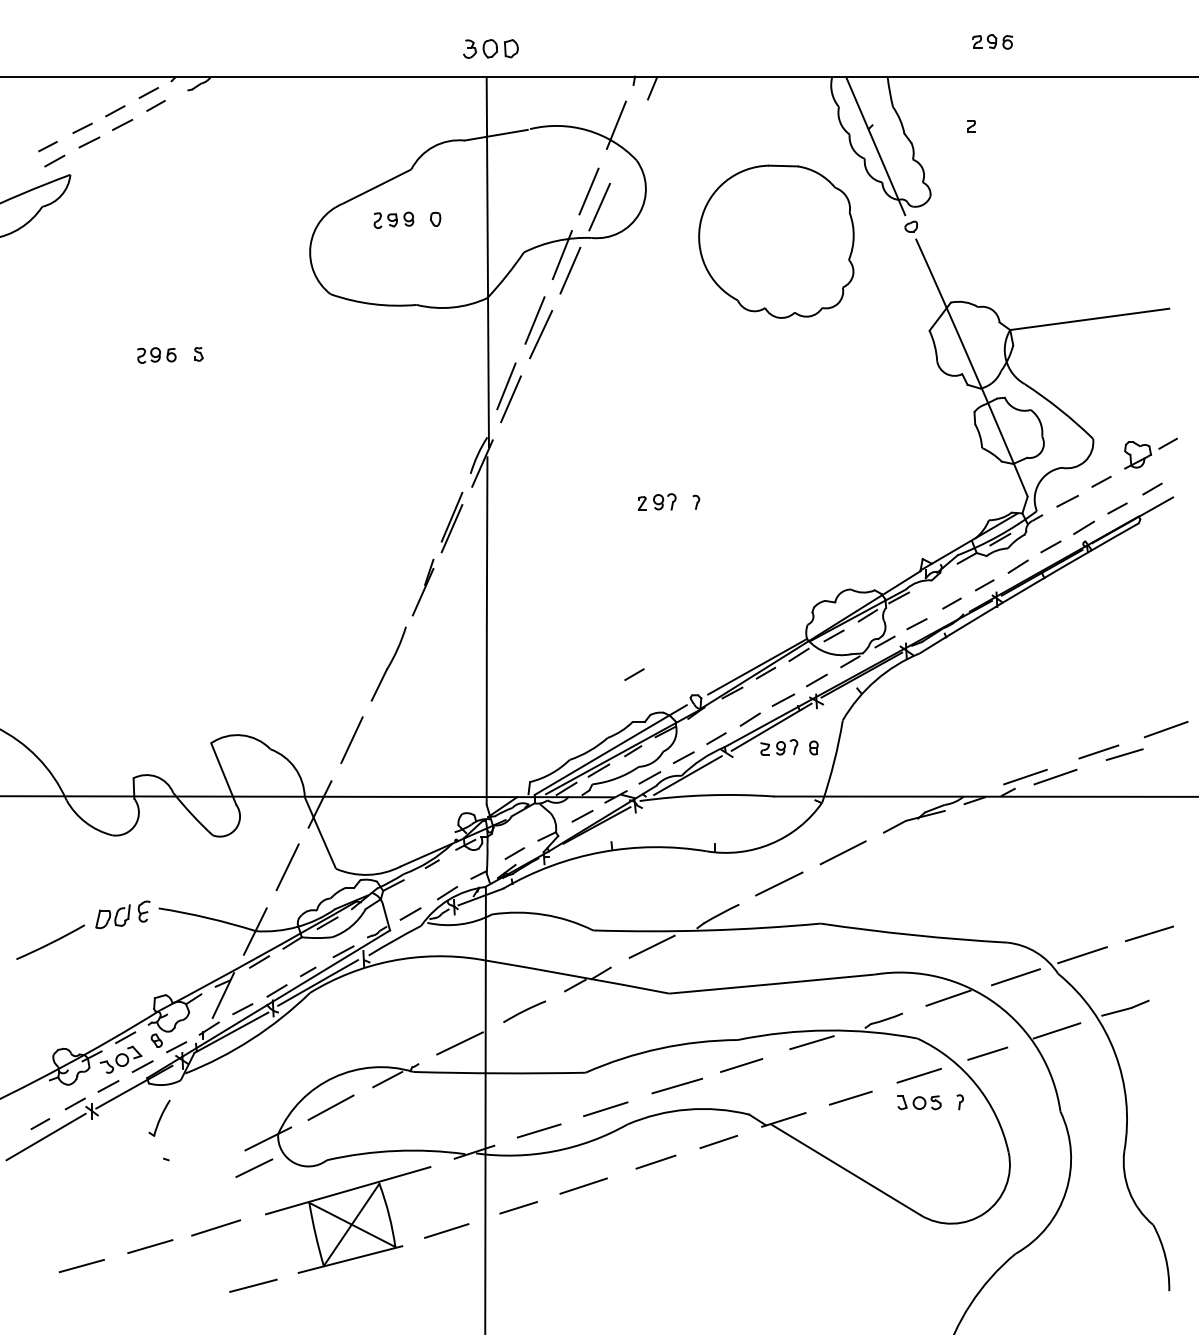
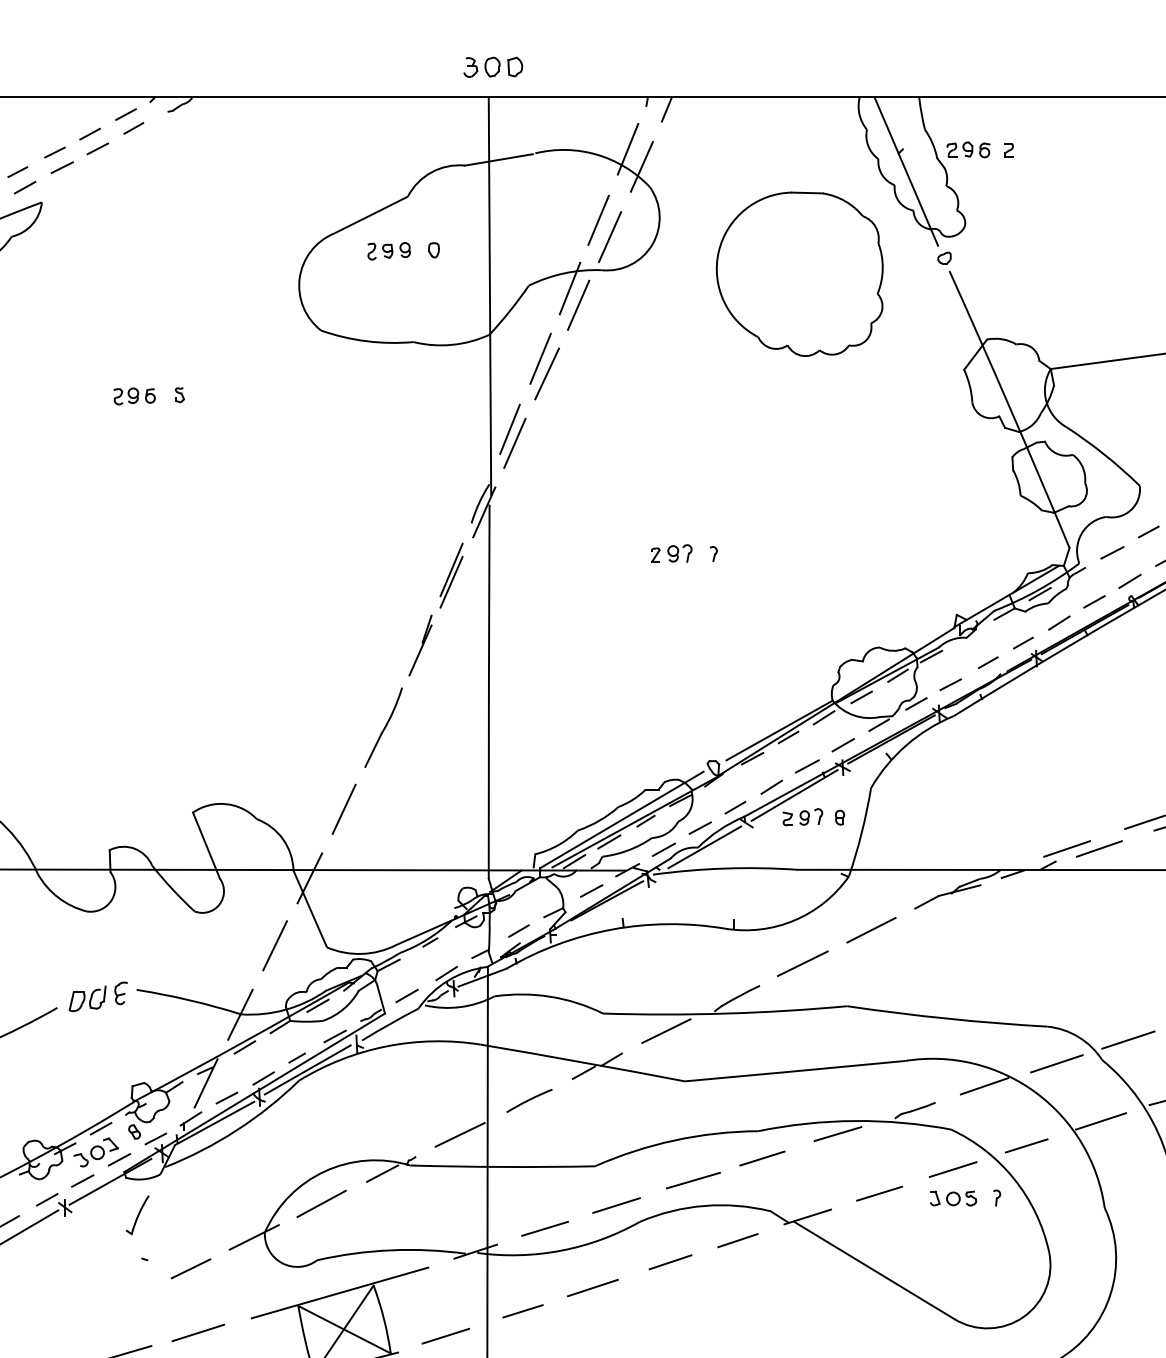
part: (992, 41) -> (968, 149), moved
line: (629, 141) -> (642, 166), added
line: (634, 674) -> (647, 738), removed
line: (254, 1167) -> (191, 1268), moved

